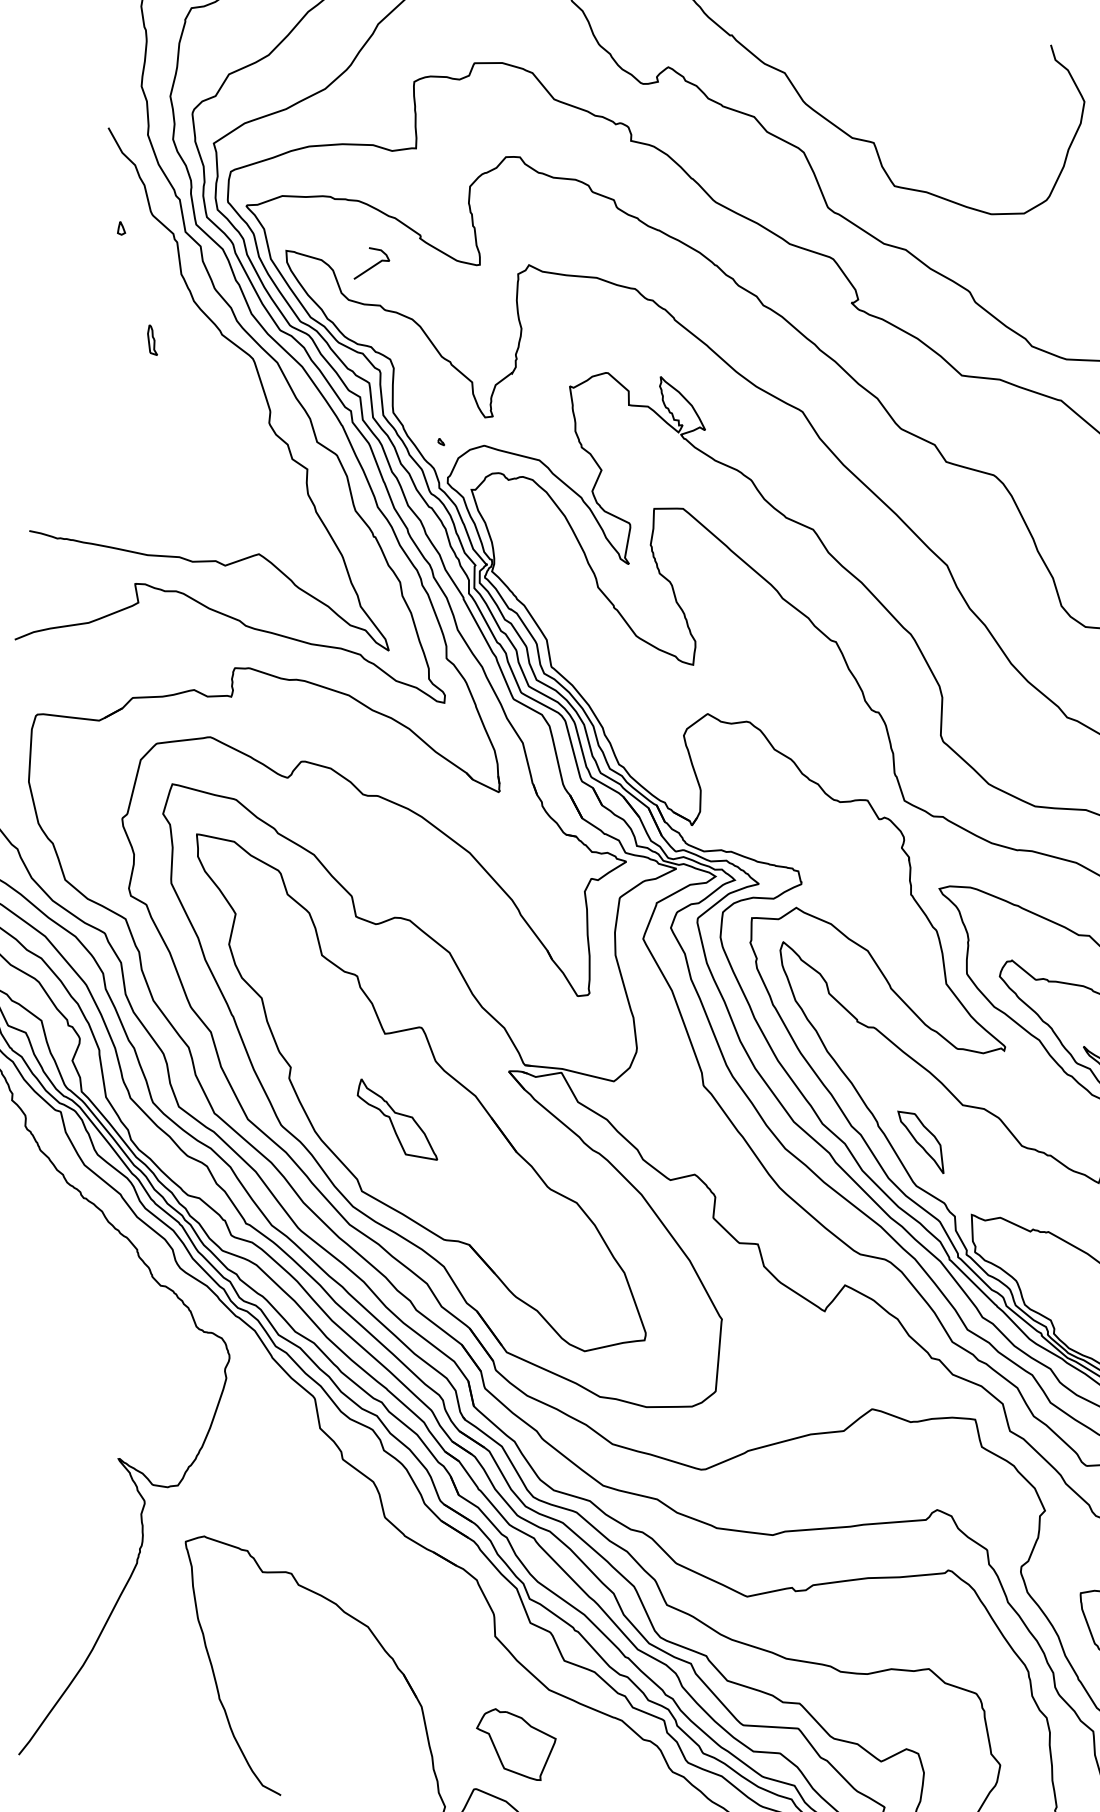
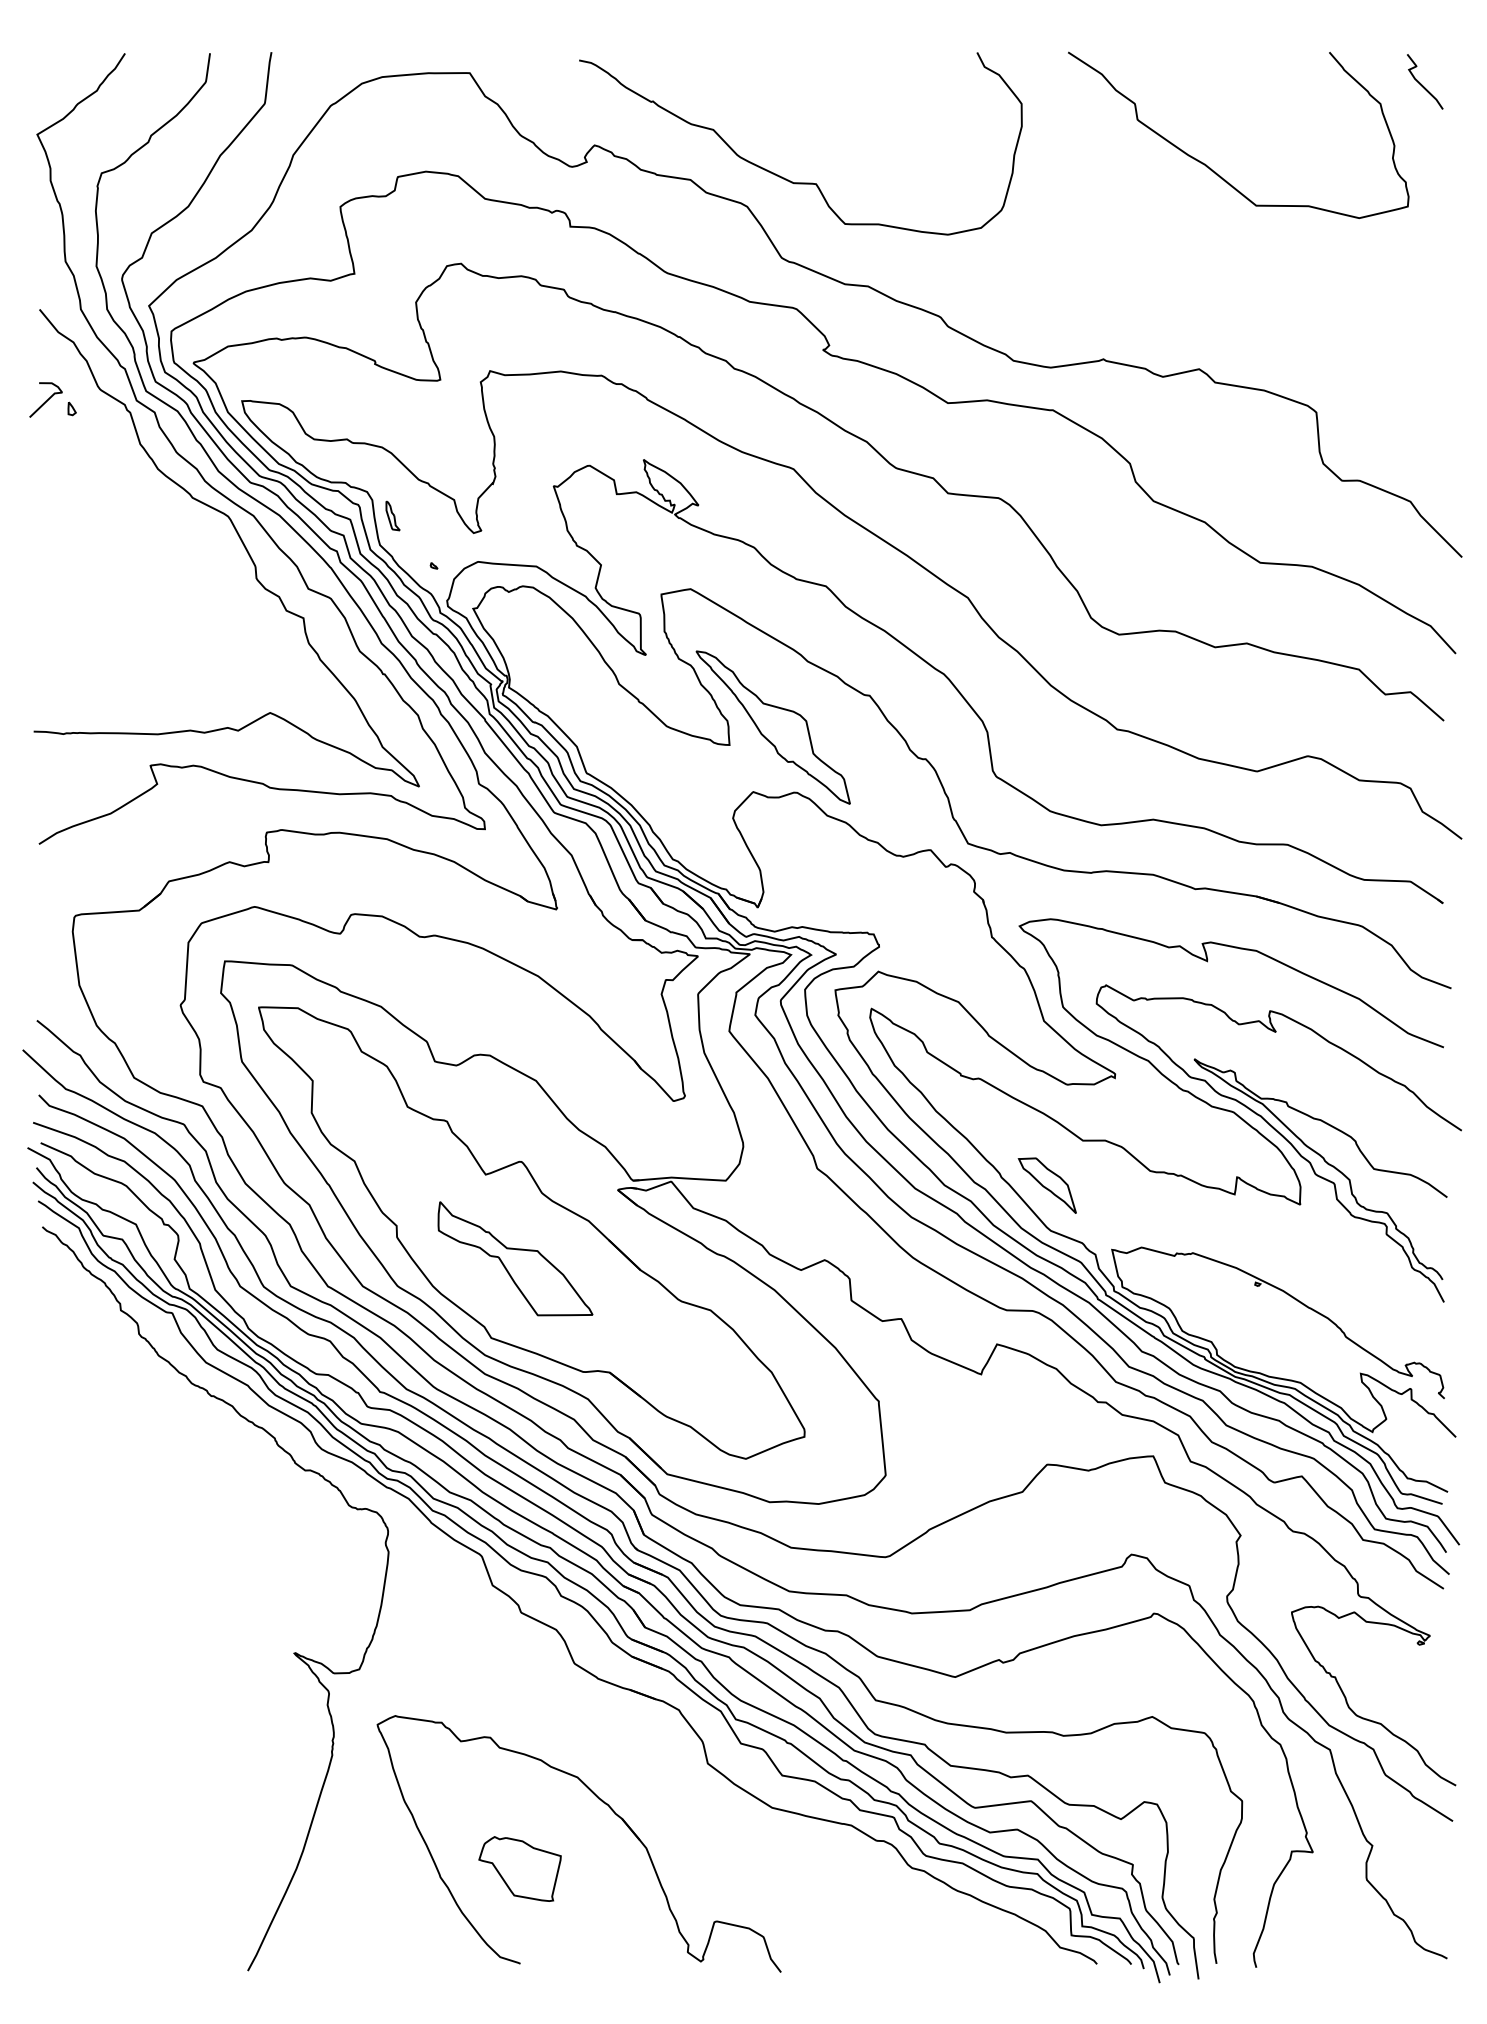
curve: (372, 265) -> (45, 400), moved
part: (152, 339) -> (392, 515), moved
part: (737, 655) -> (772, 727), added
part: (398, 1119) -> (515, 1258), size x1.67
part: (513, 1743) -> (519, 1868), moved

